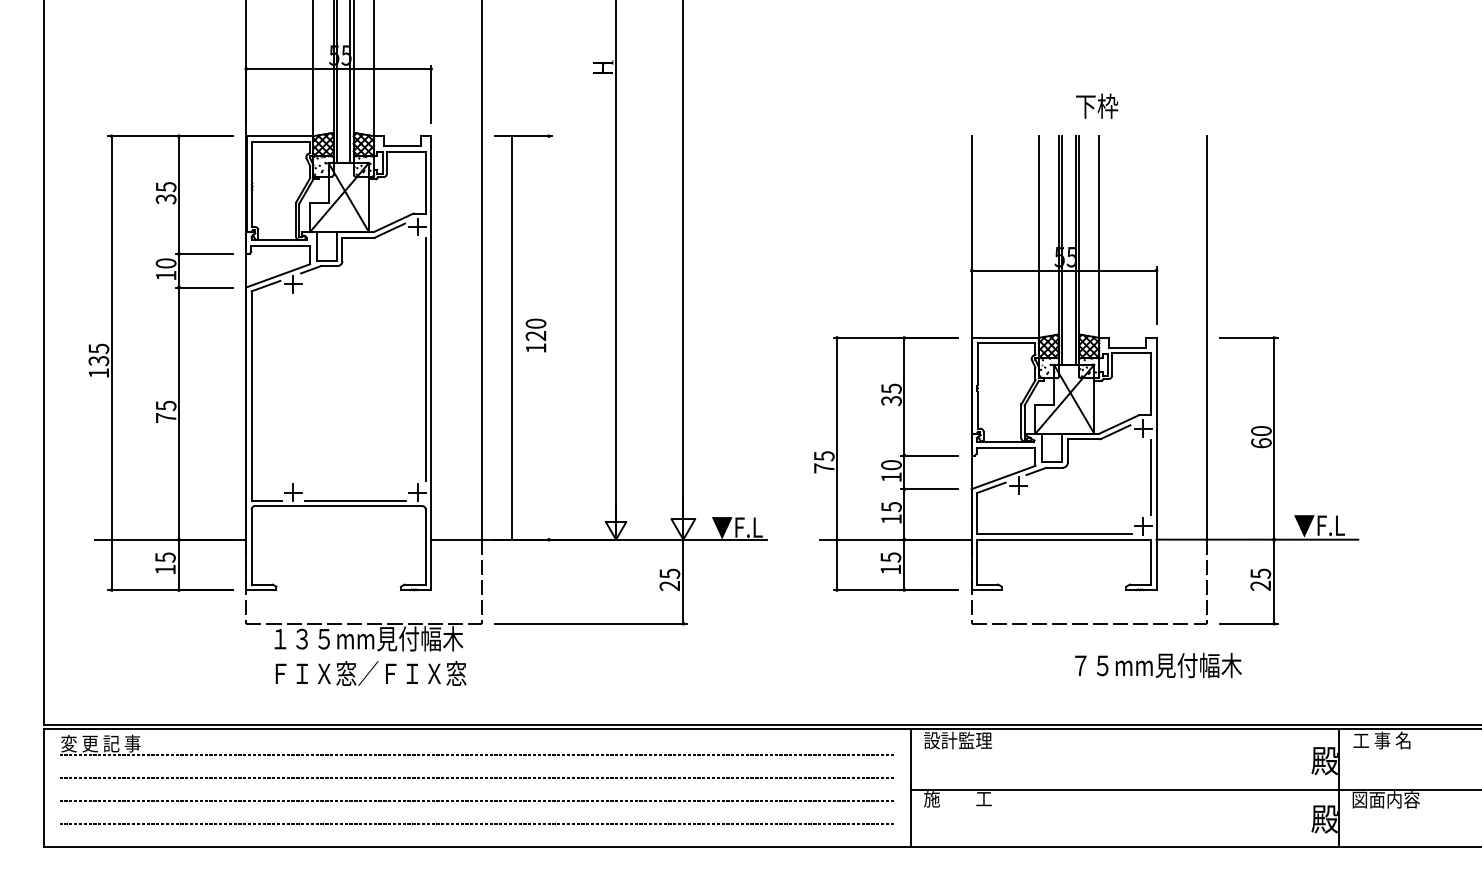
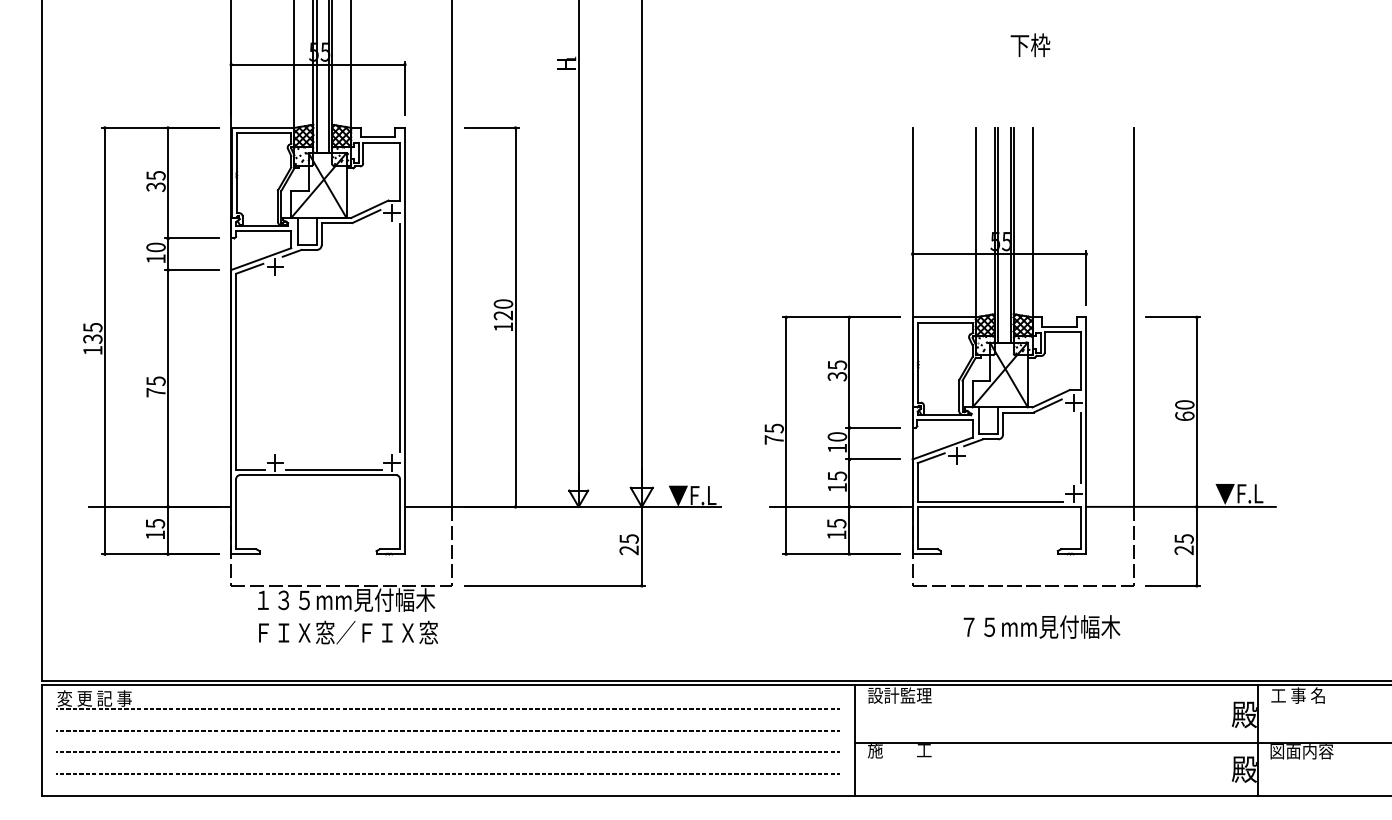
text: (1096, 105) -> (1029, 44), moved
line: (511, 337) -> (515, 317), moved
text: (1158, 665) -> (1042, 626), moved

